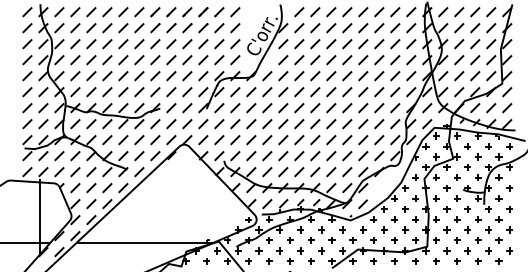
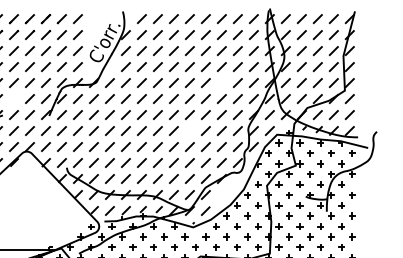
line: (379, 76) -> (222, 83), removed
line: (171, 92) -> (14, 99), removed
line: (347, 124) -> (190, 131), removed

